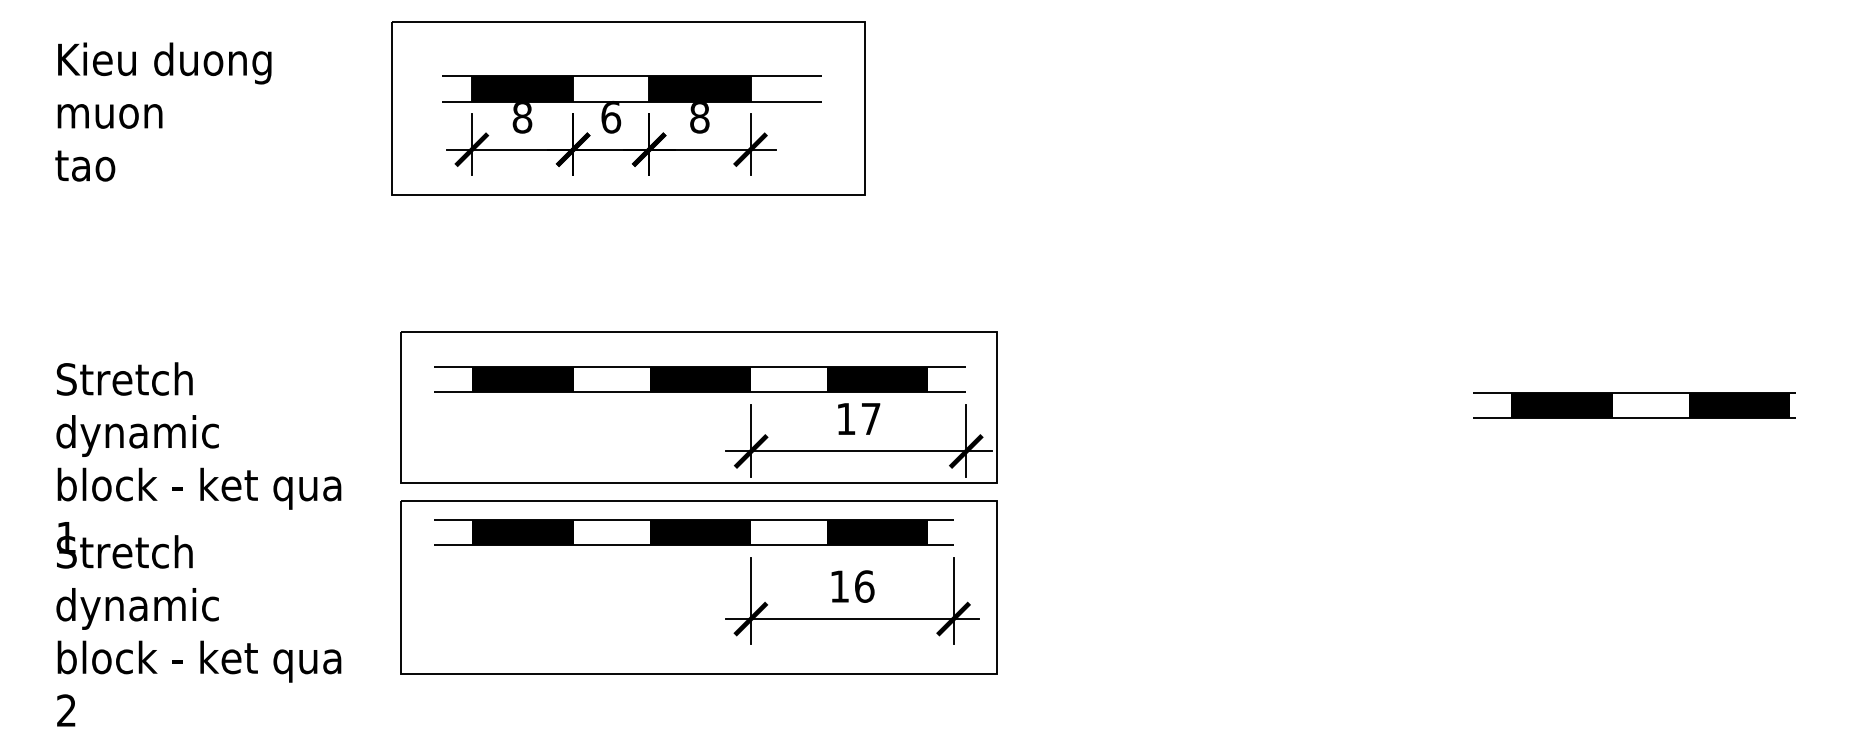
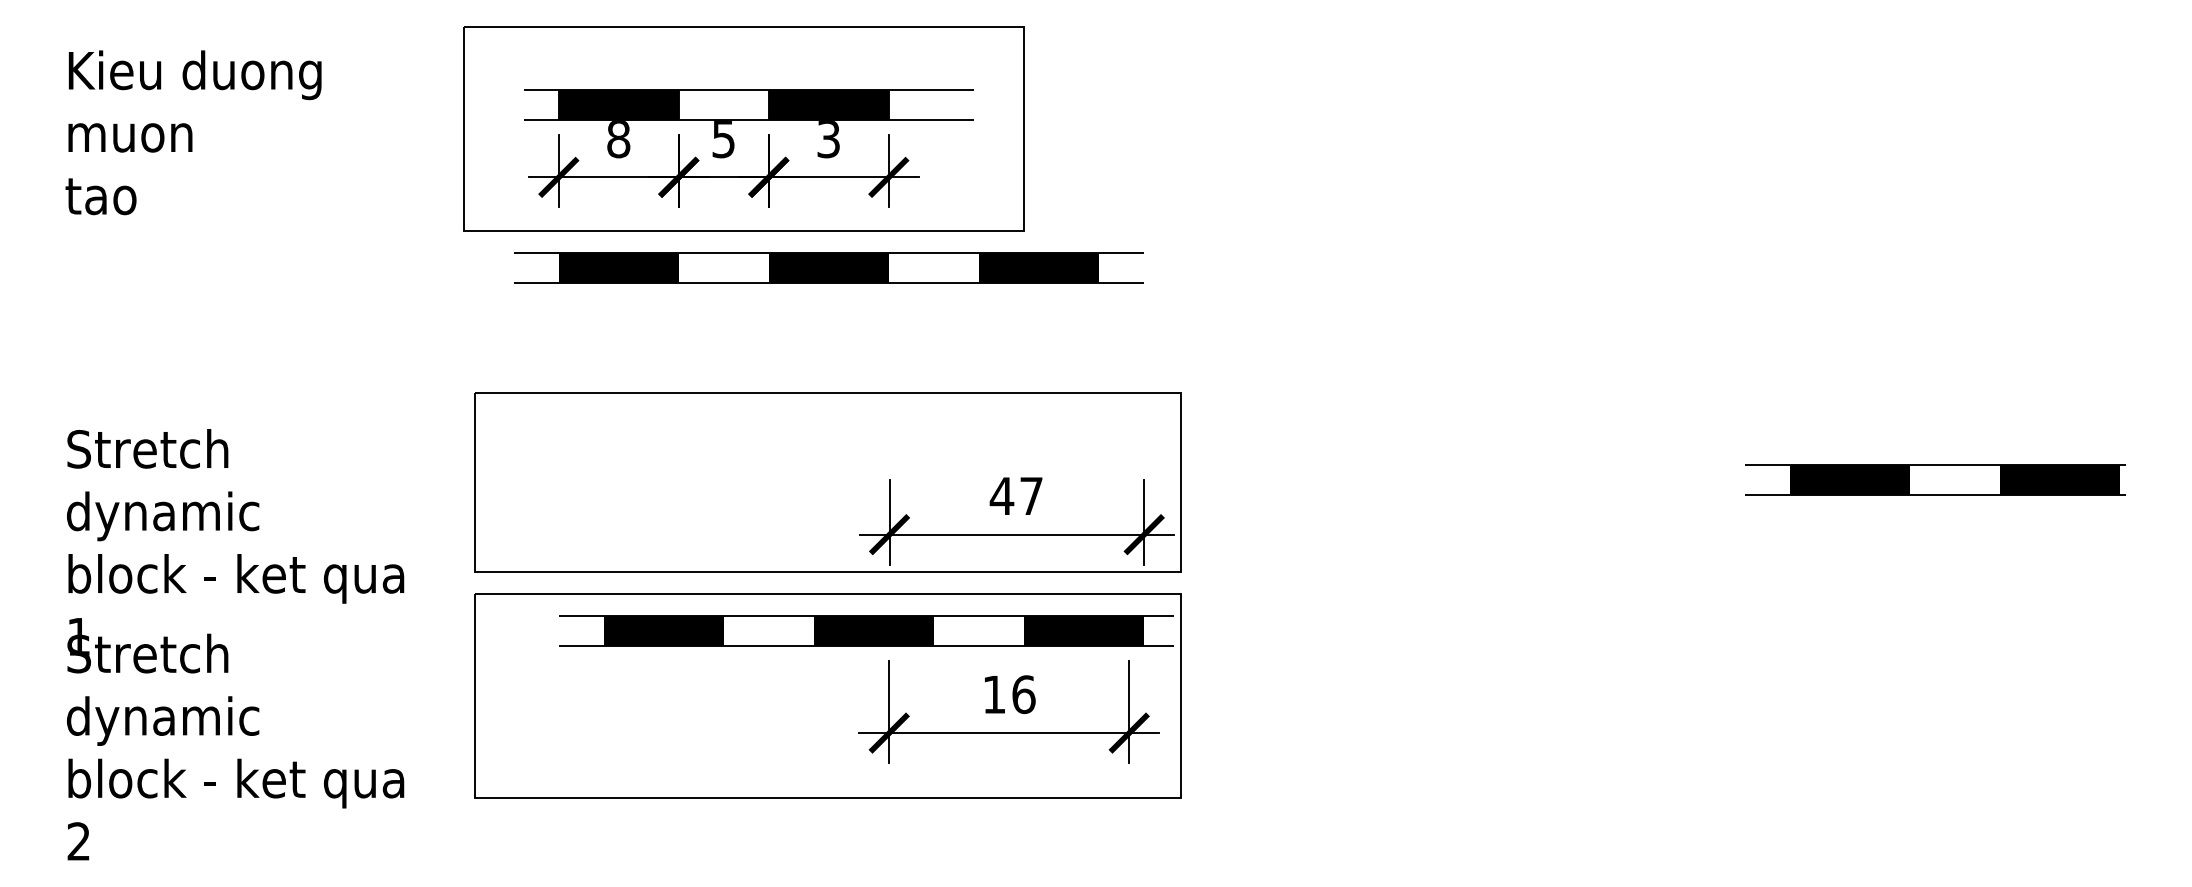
text: (610, 117) -> (723, 139), 6 -> 5
text: (699, 117) -> (828, 139), 8 -> 3
part: (699, 379) -> (828, 267), moved
text: (845, 418) -> (1001, 495), 17 -> 47
part: (693, 532) -> (866, 630), moved

